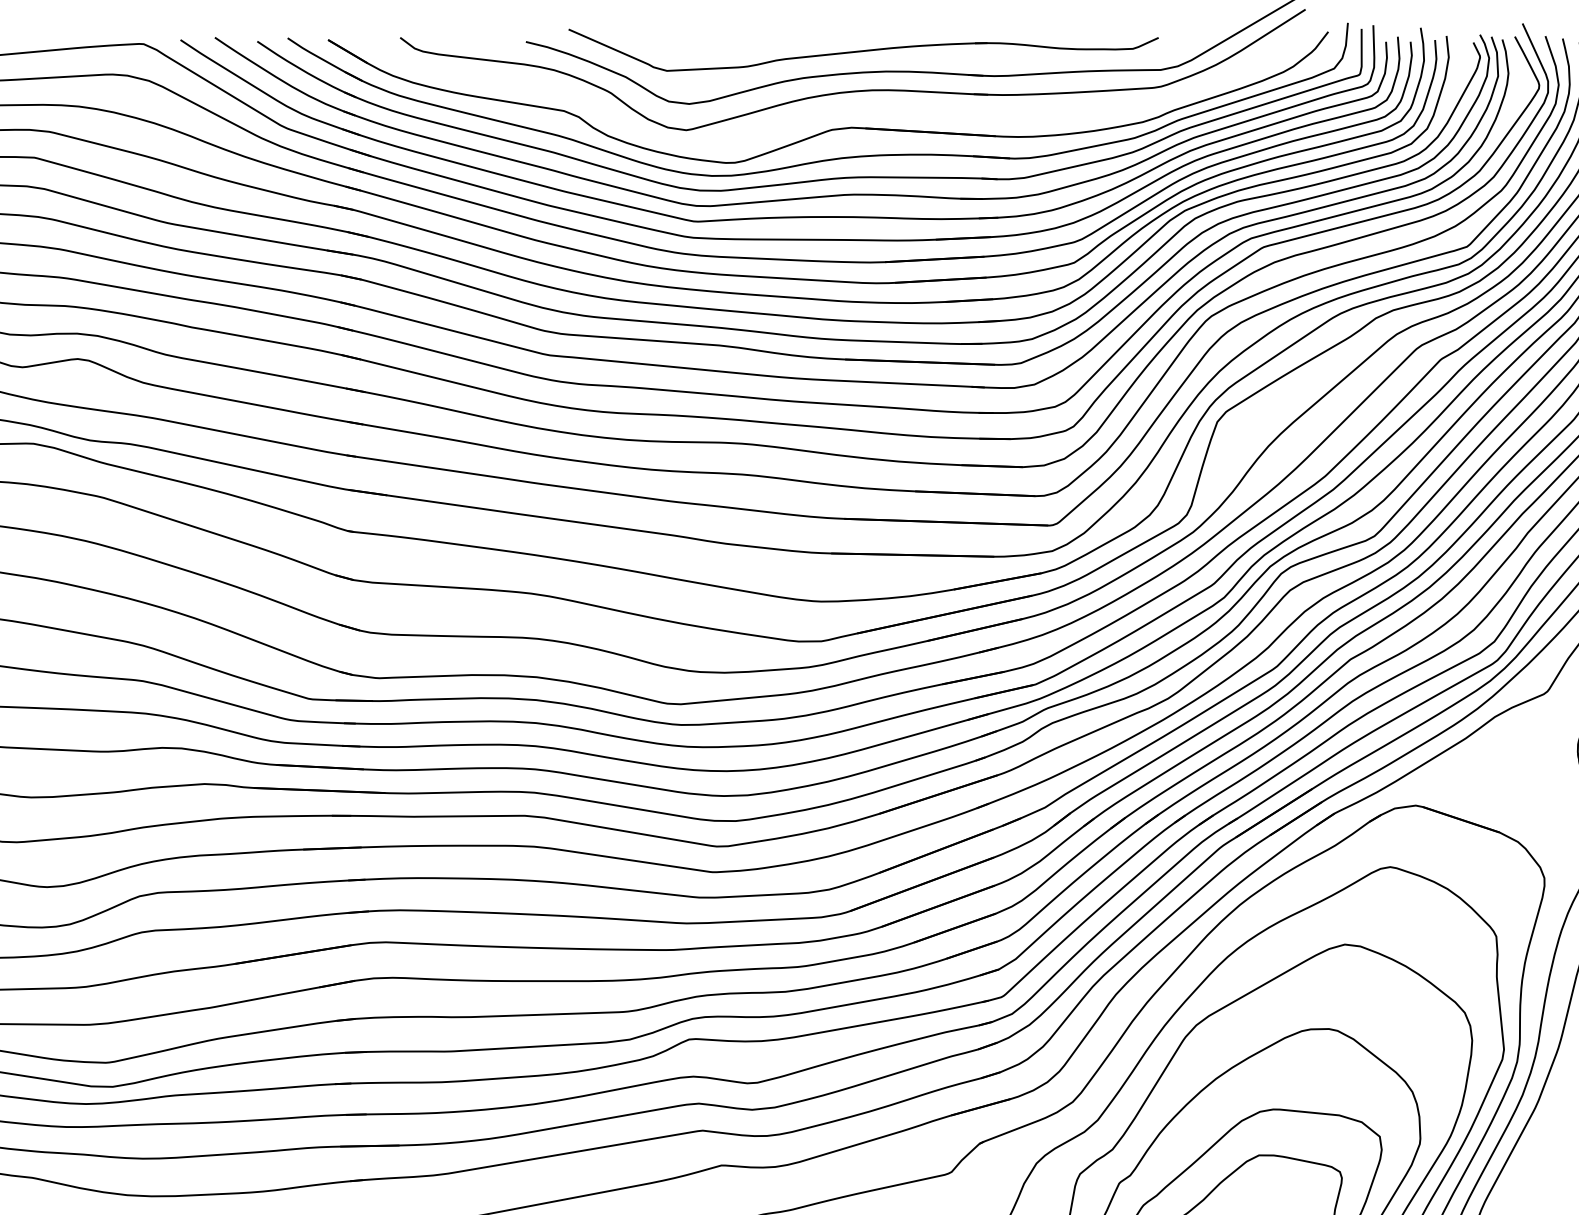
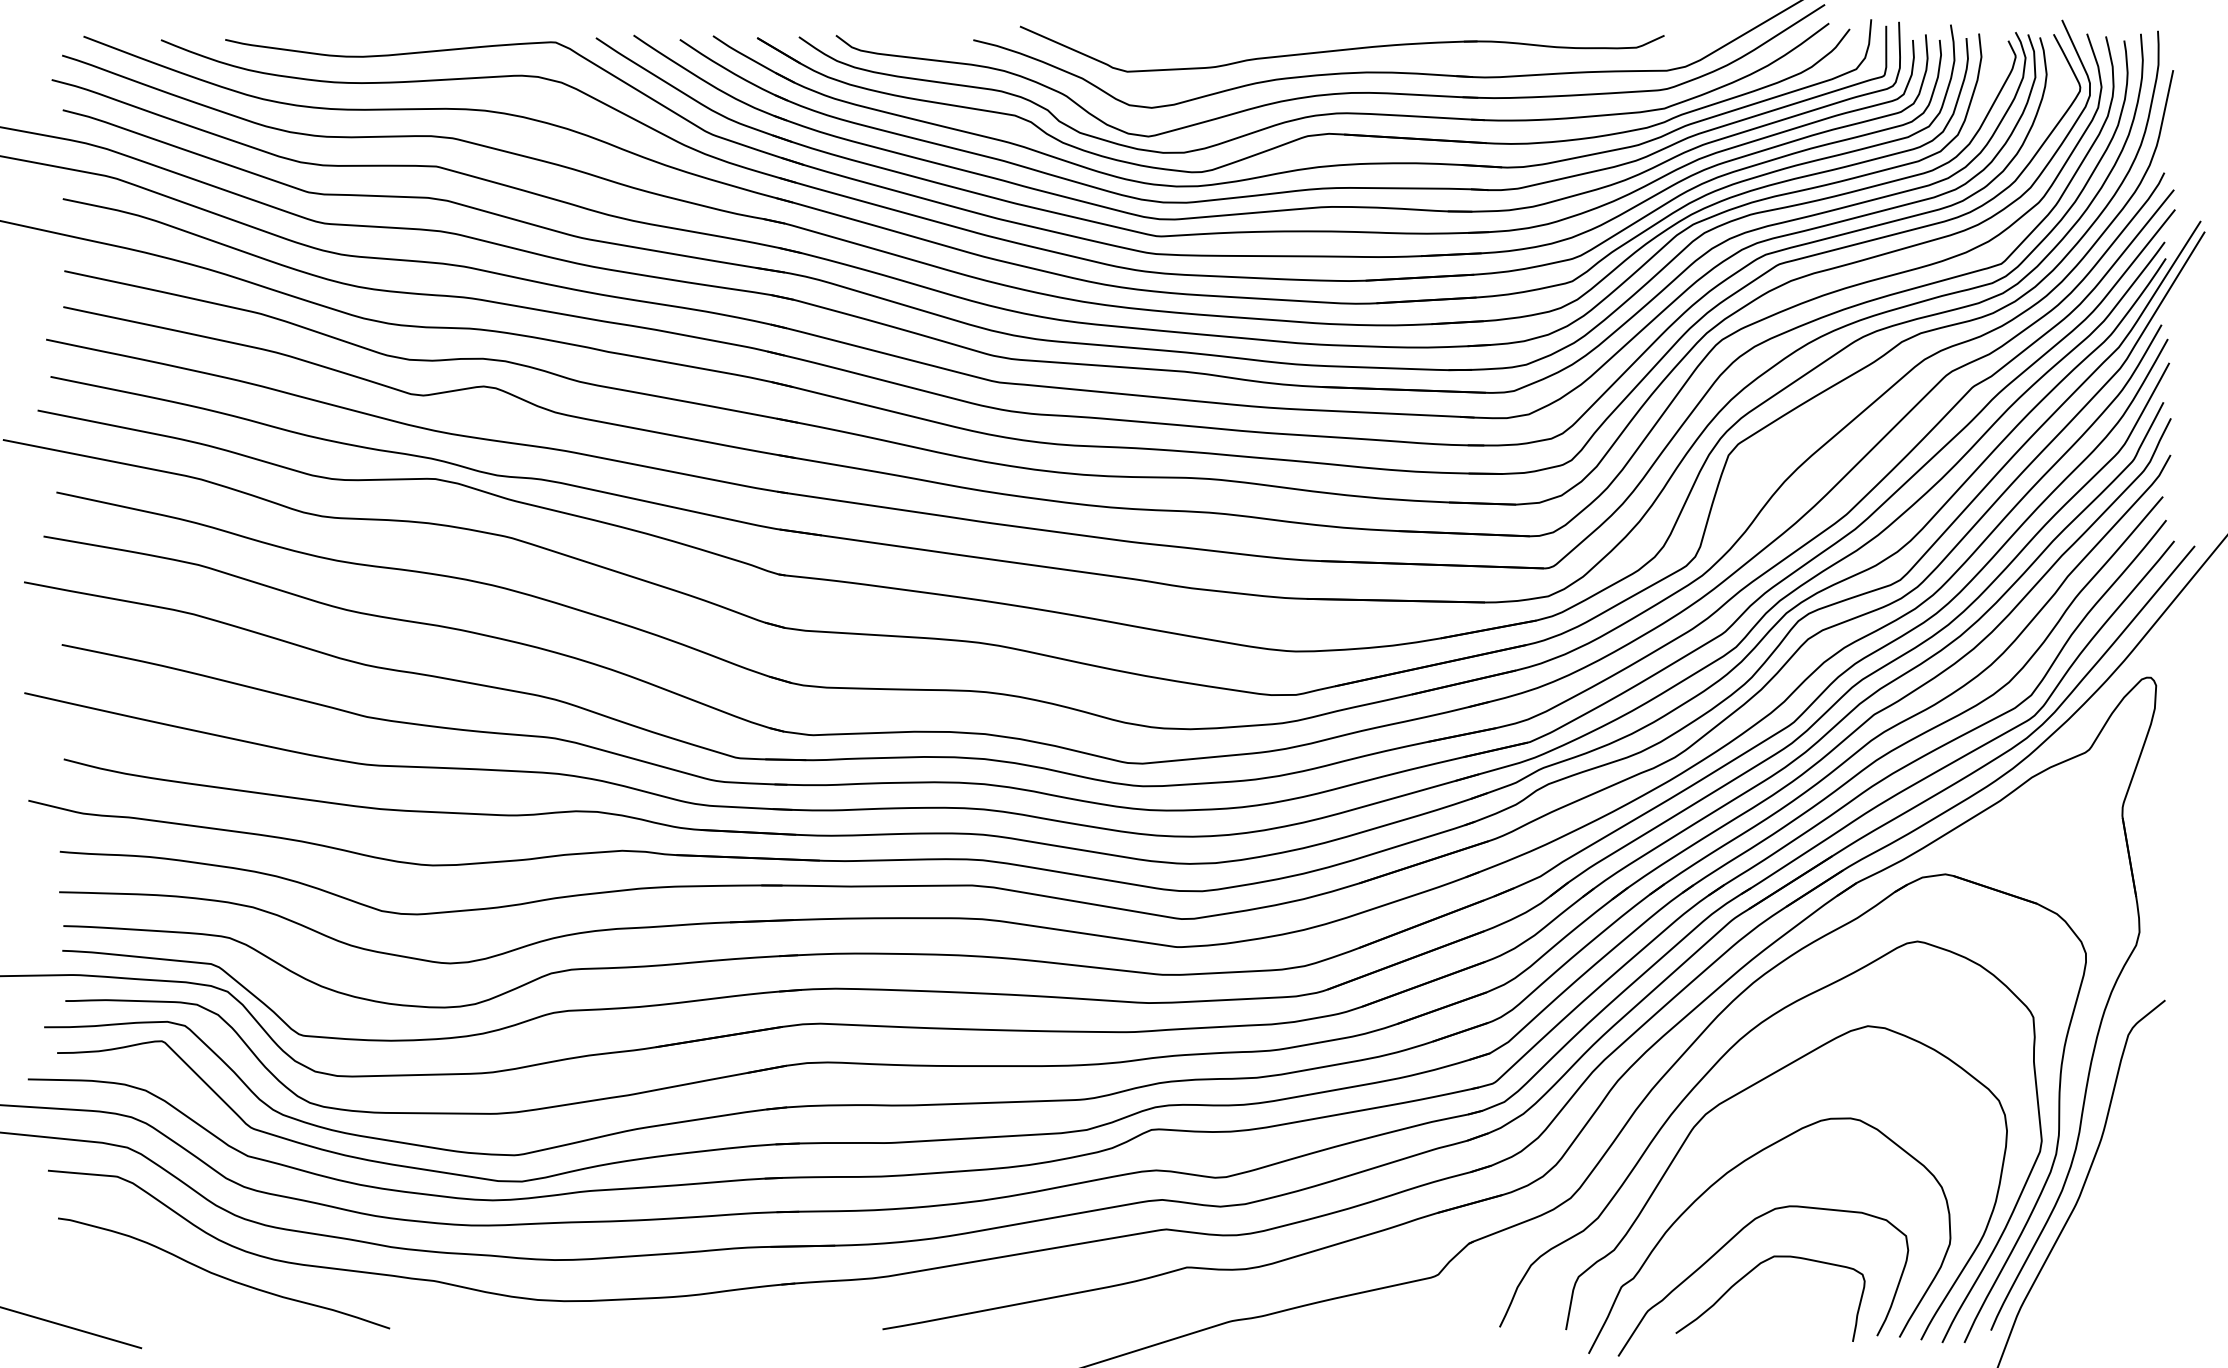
part: (838, 110) -> (1314, 114), added

